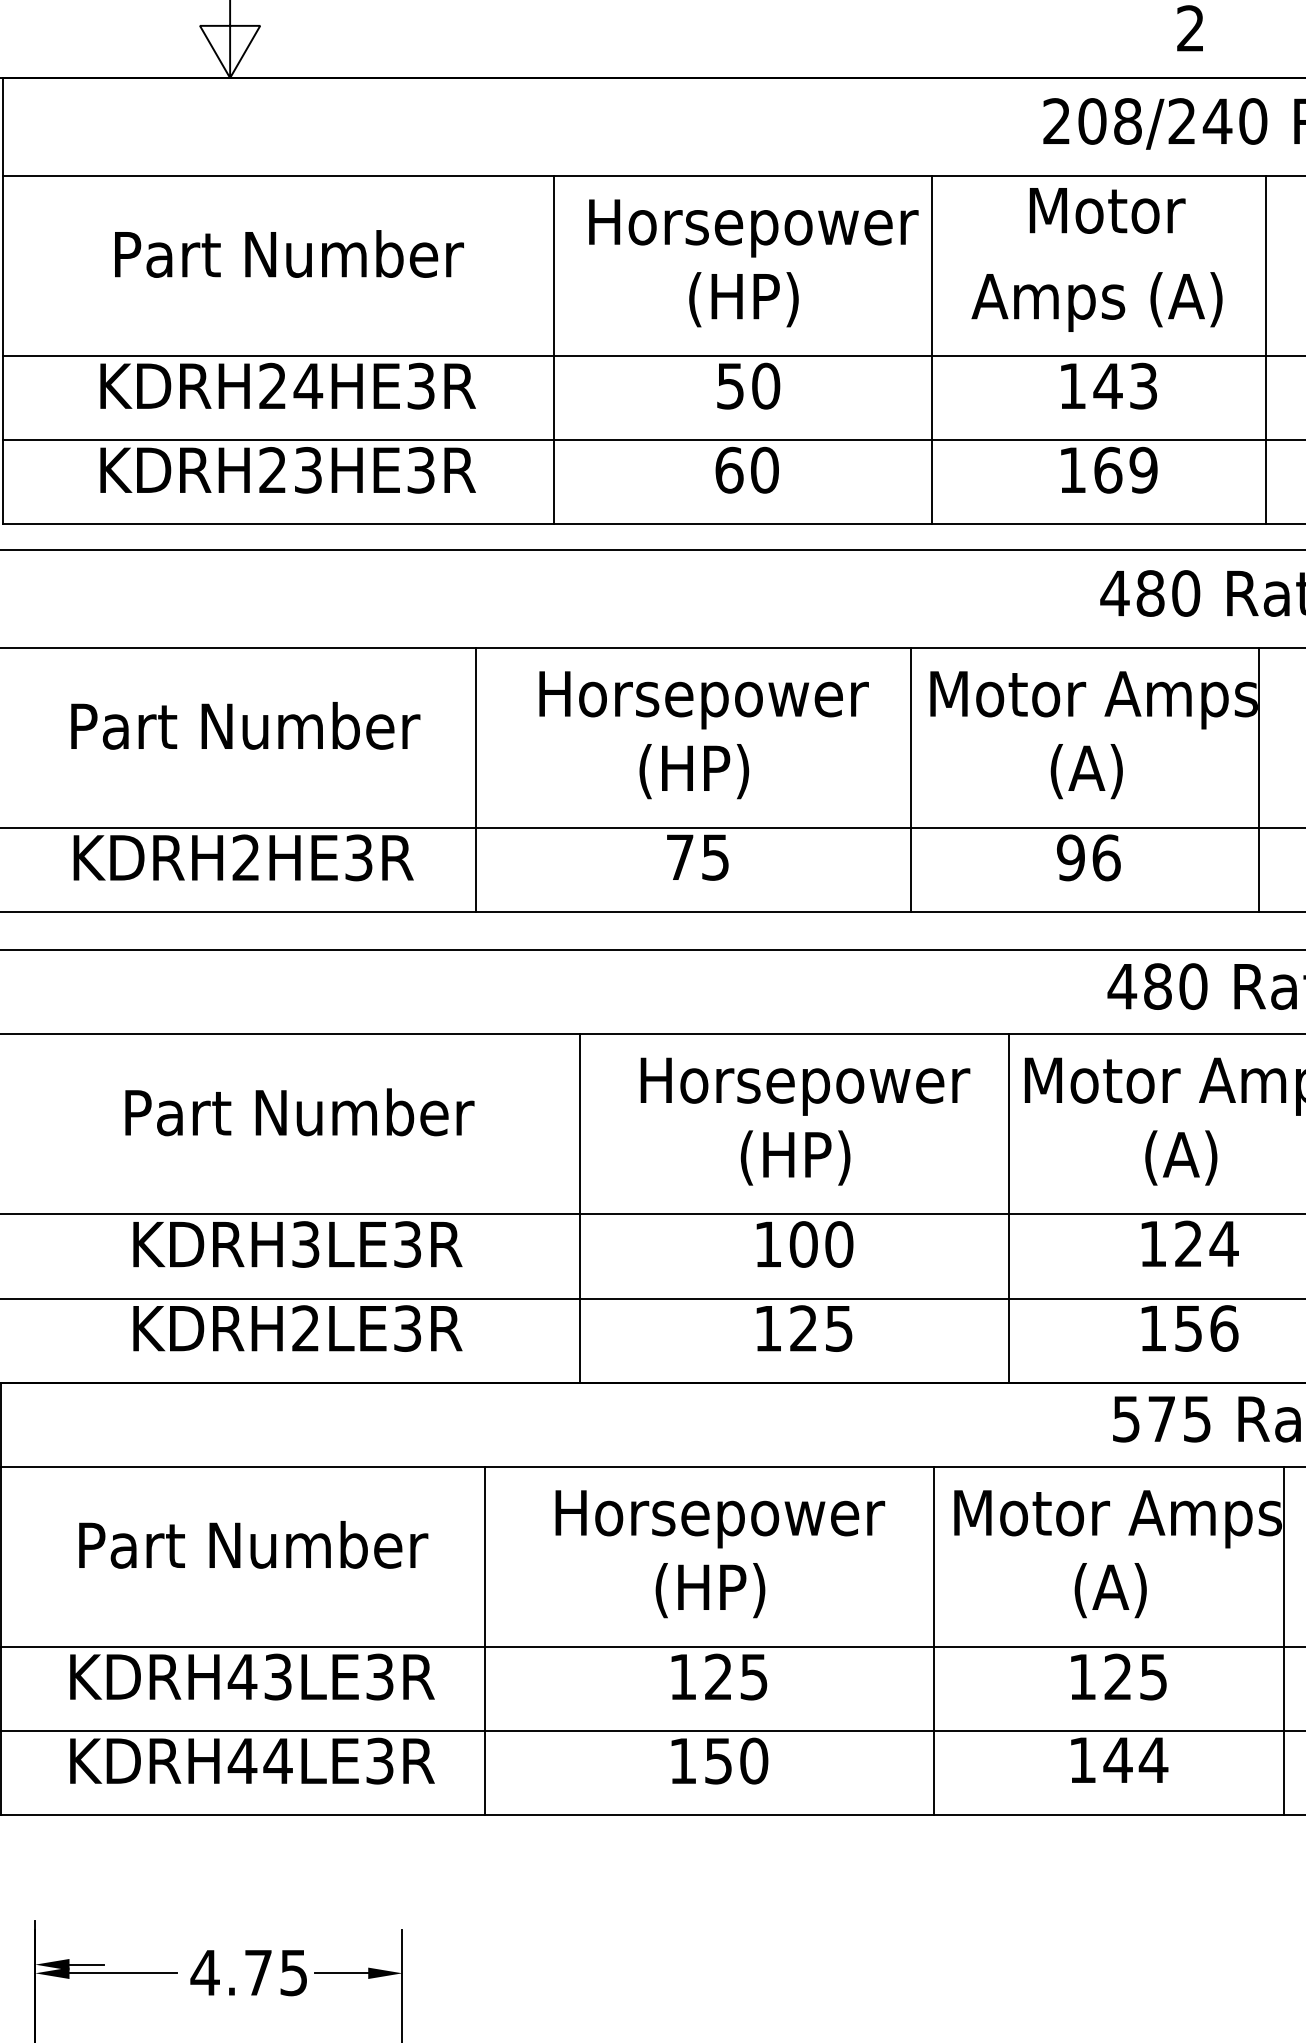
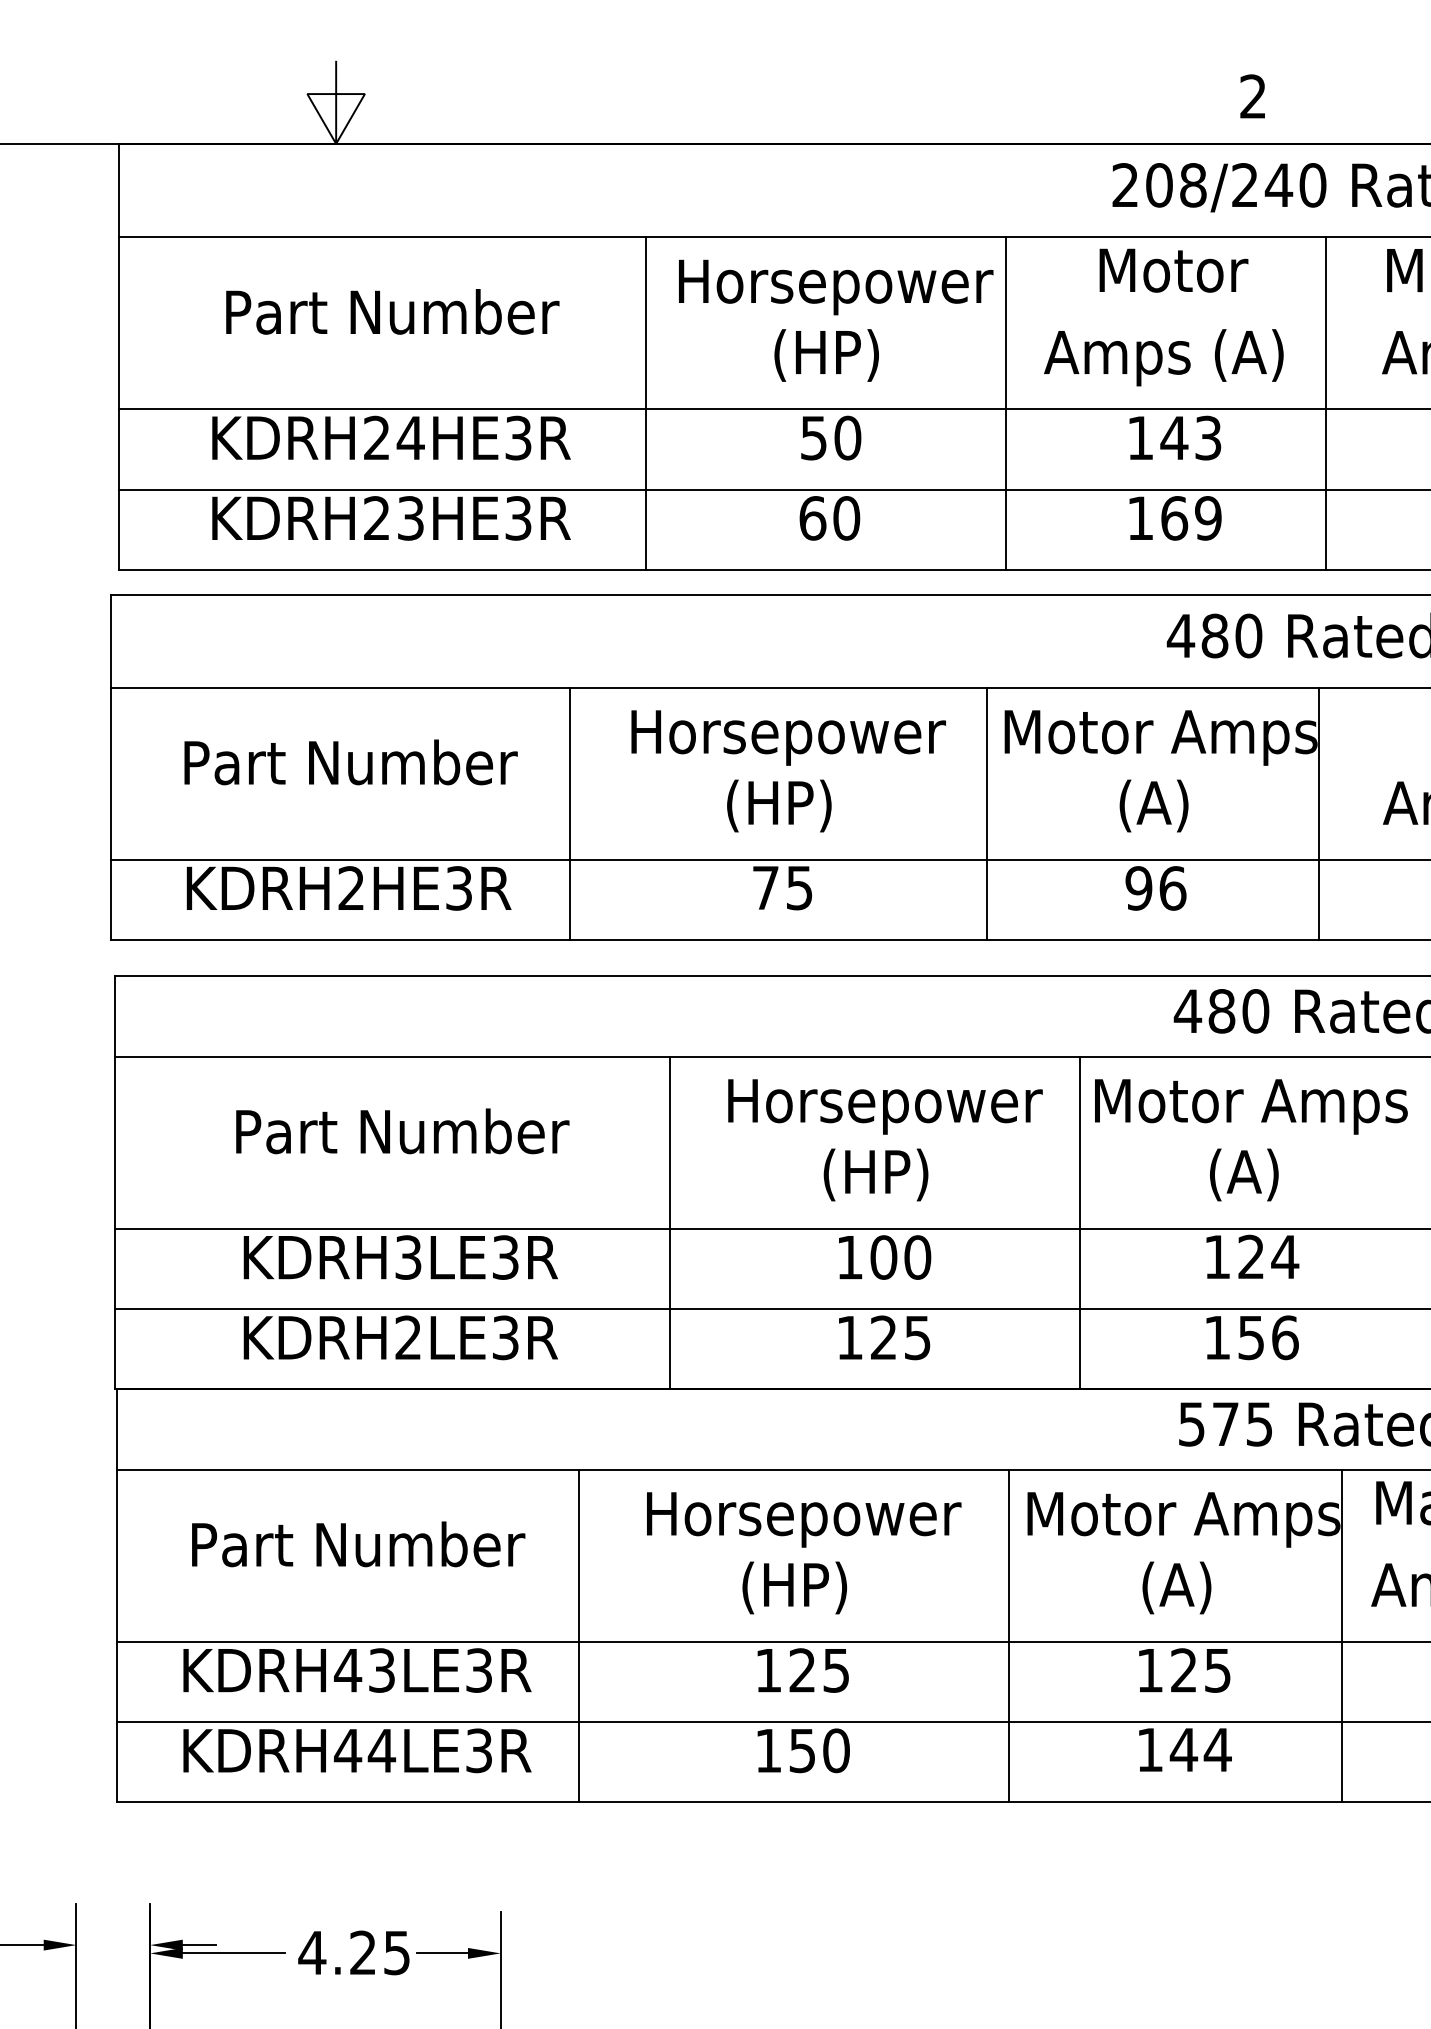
text: (257, 1972) -> (362, 1952), 4.75 -> 4.25

